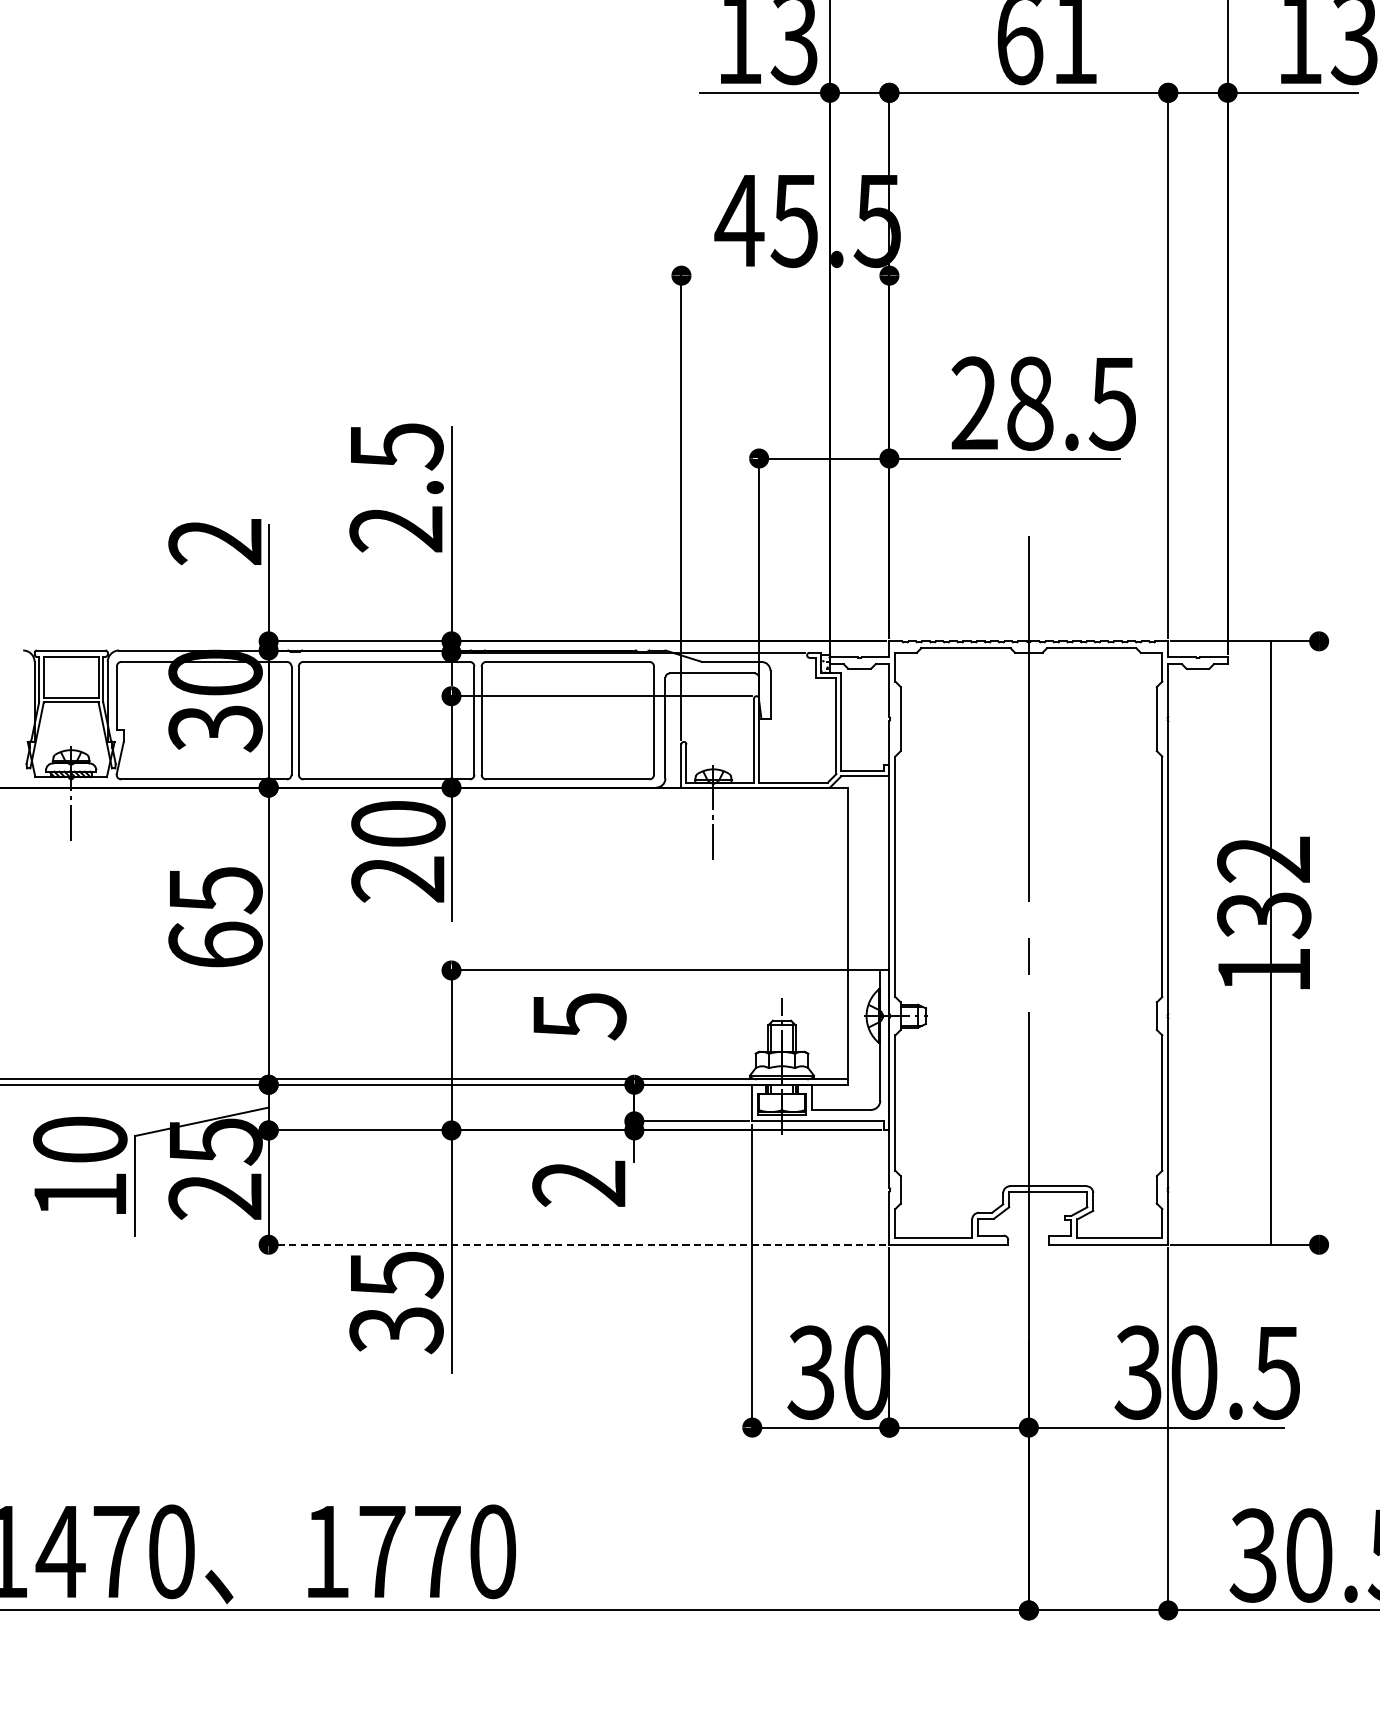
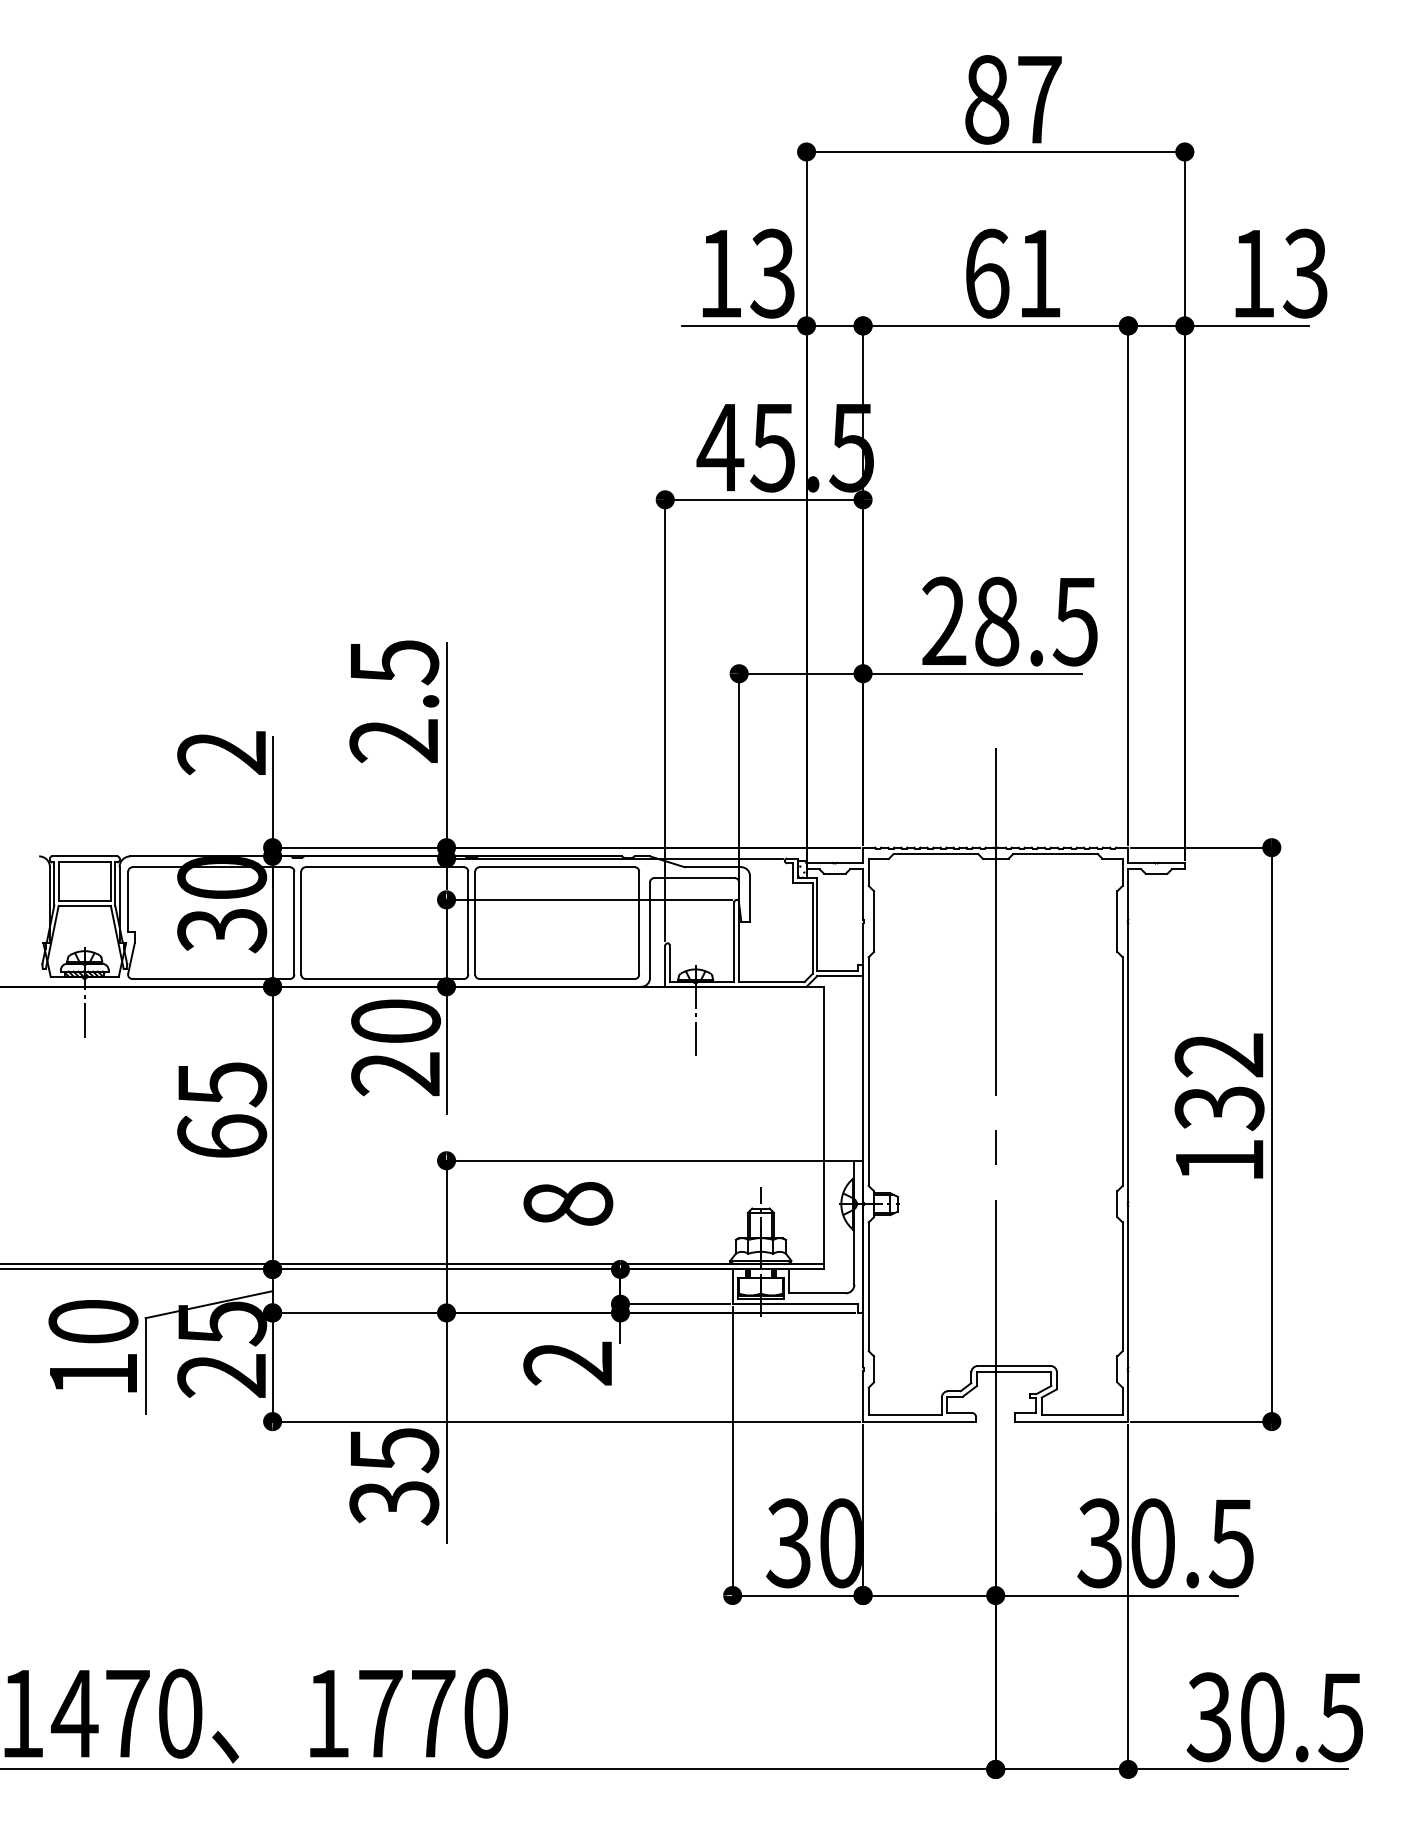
line: (785, 275) -> (764, 499), added
line: (1270, 942) -> (1271, 1134), moved
text: (579, 1016) -> (568, 1204), 5 -> 8
line: (575, 1244) -> (564, 1421), dashed -> solid

